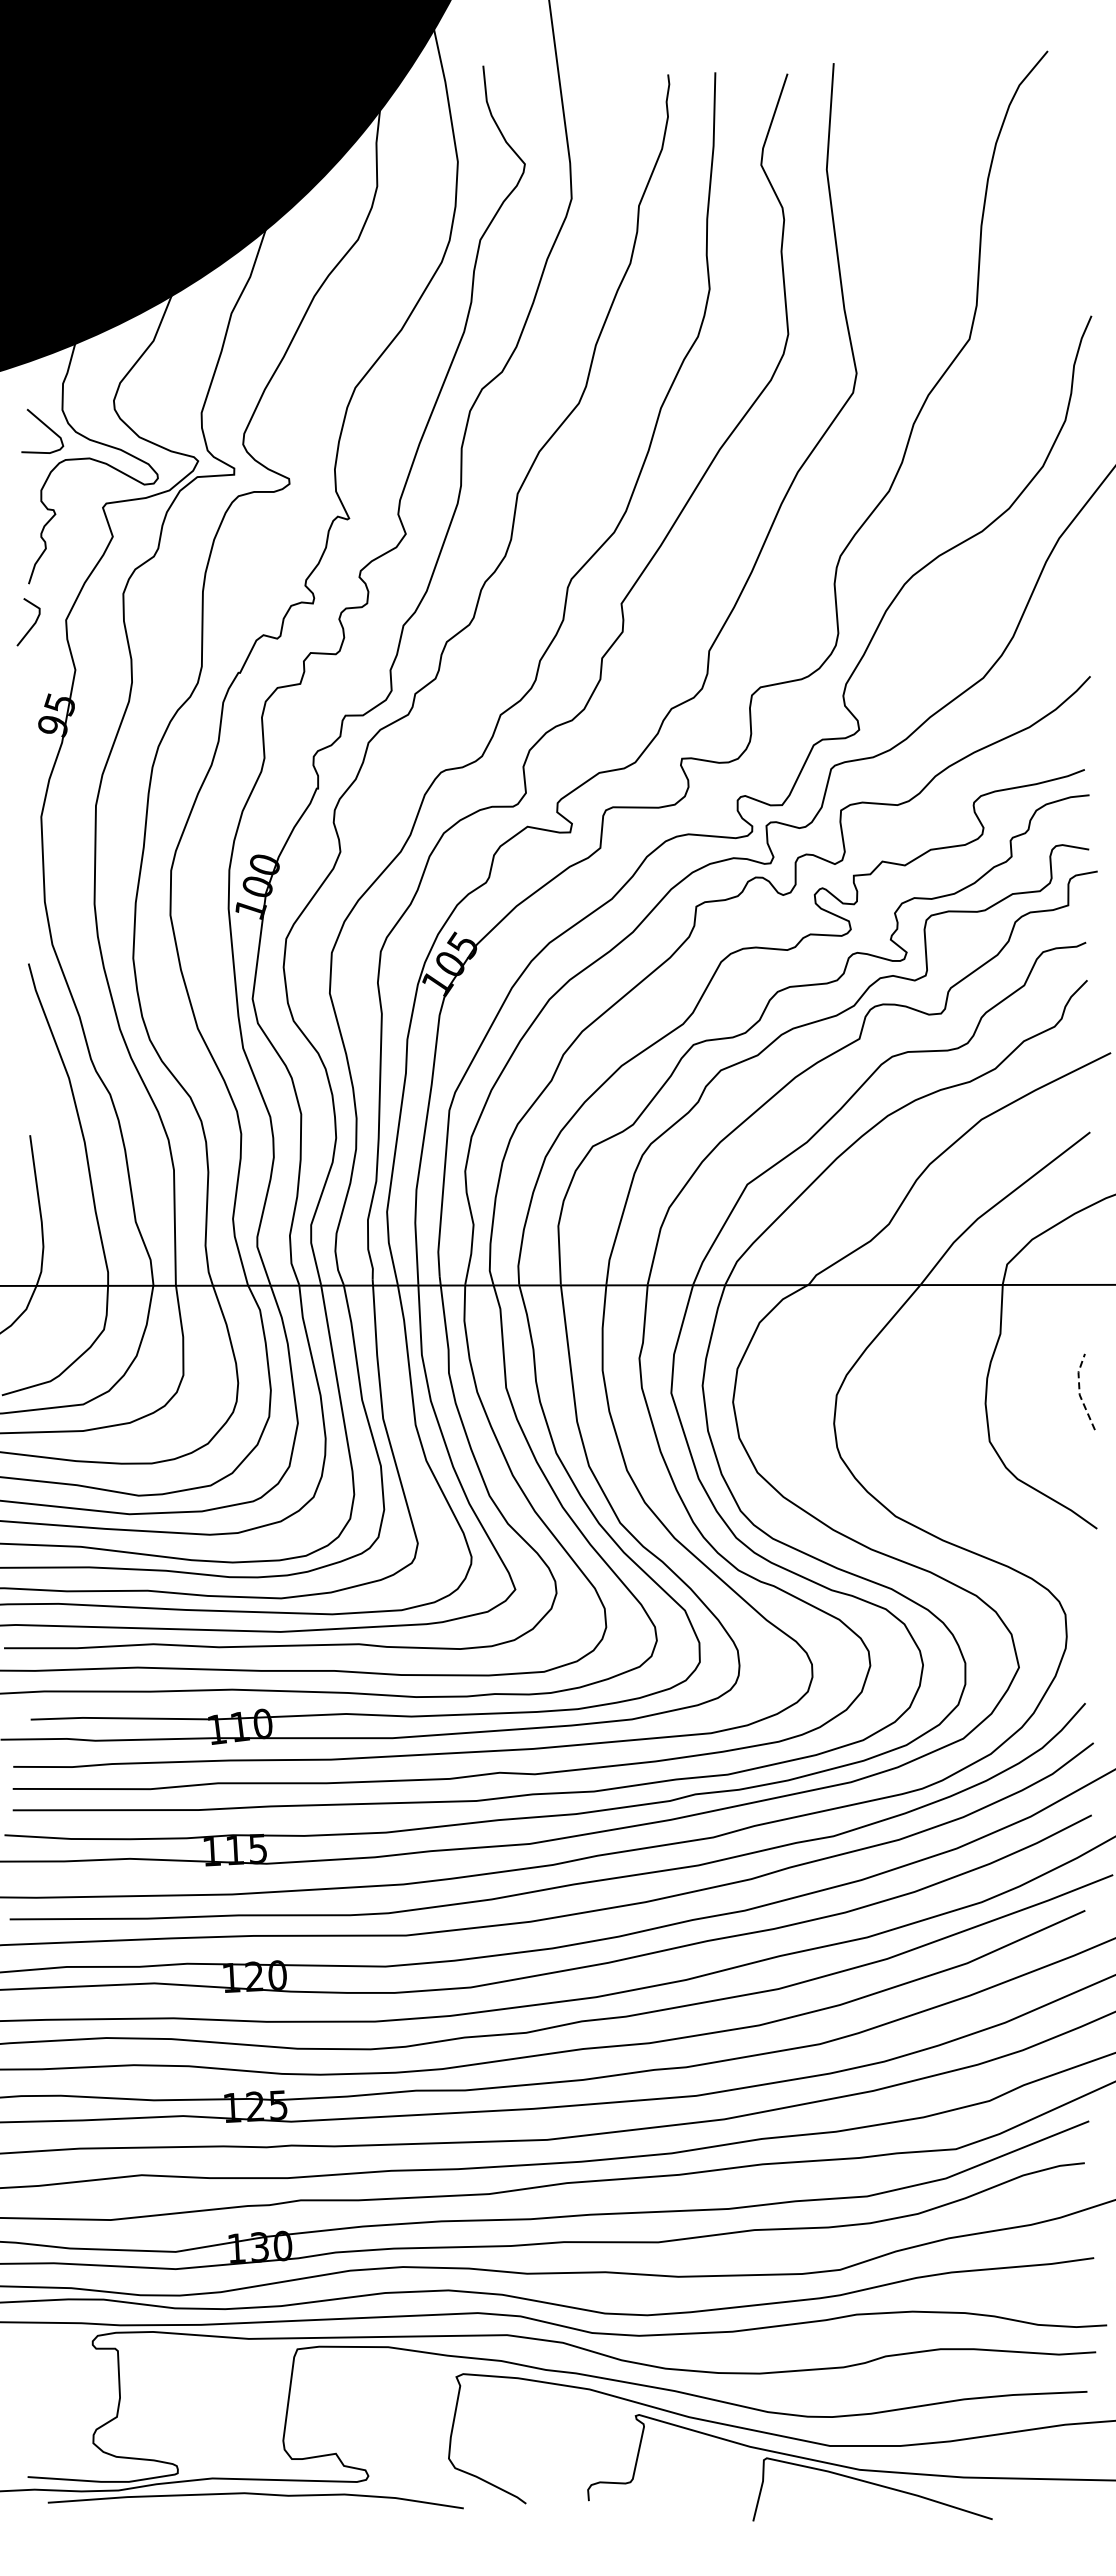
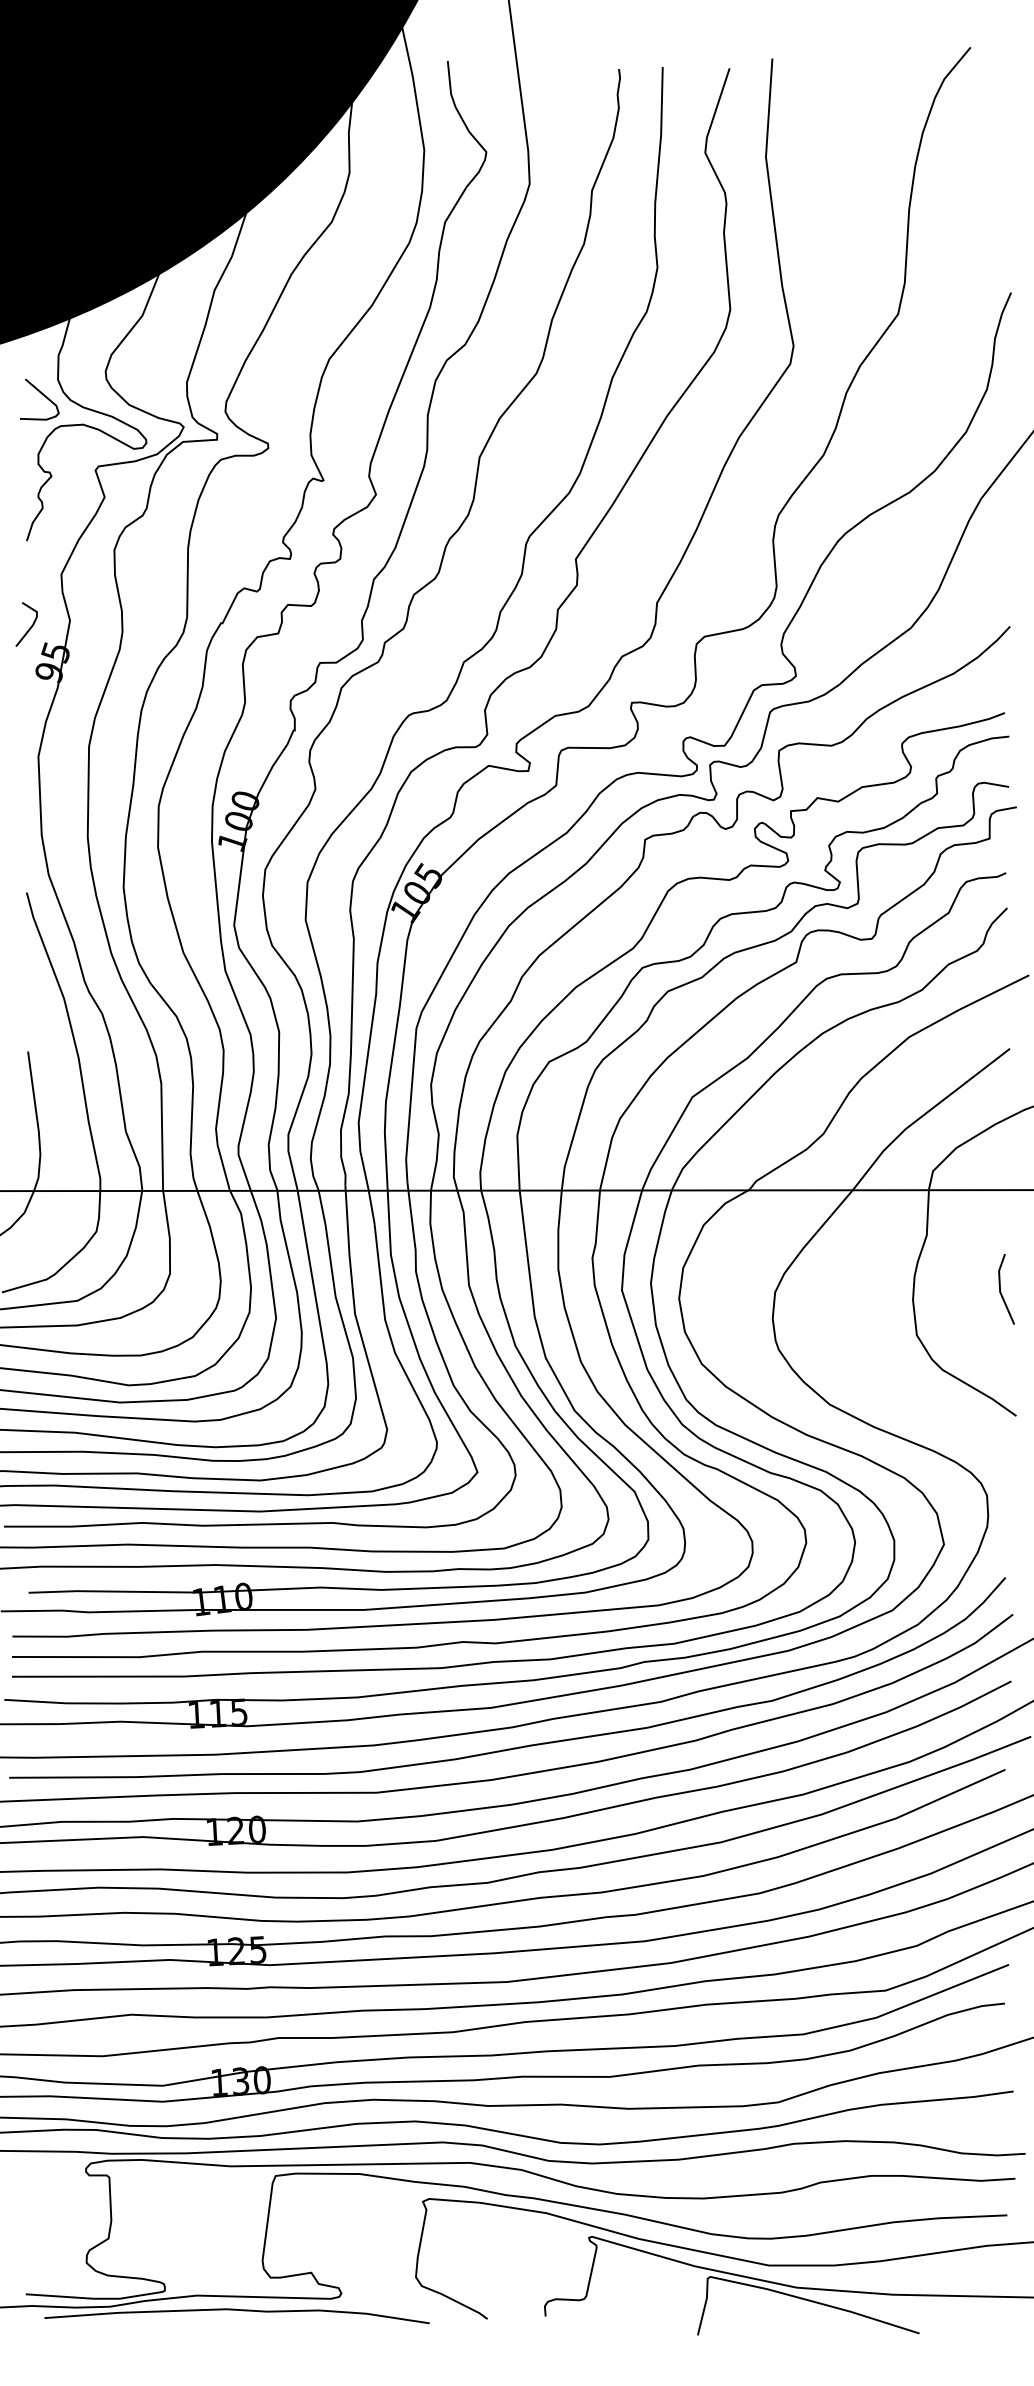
line: (32, 625) -> (30, 627), moved
line: (1079, 1392) -> (1000, 1289), dashed -> solid

